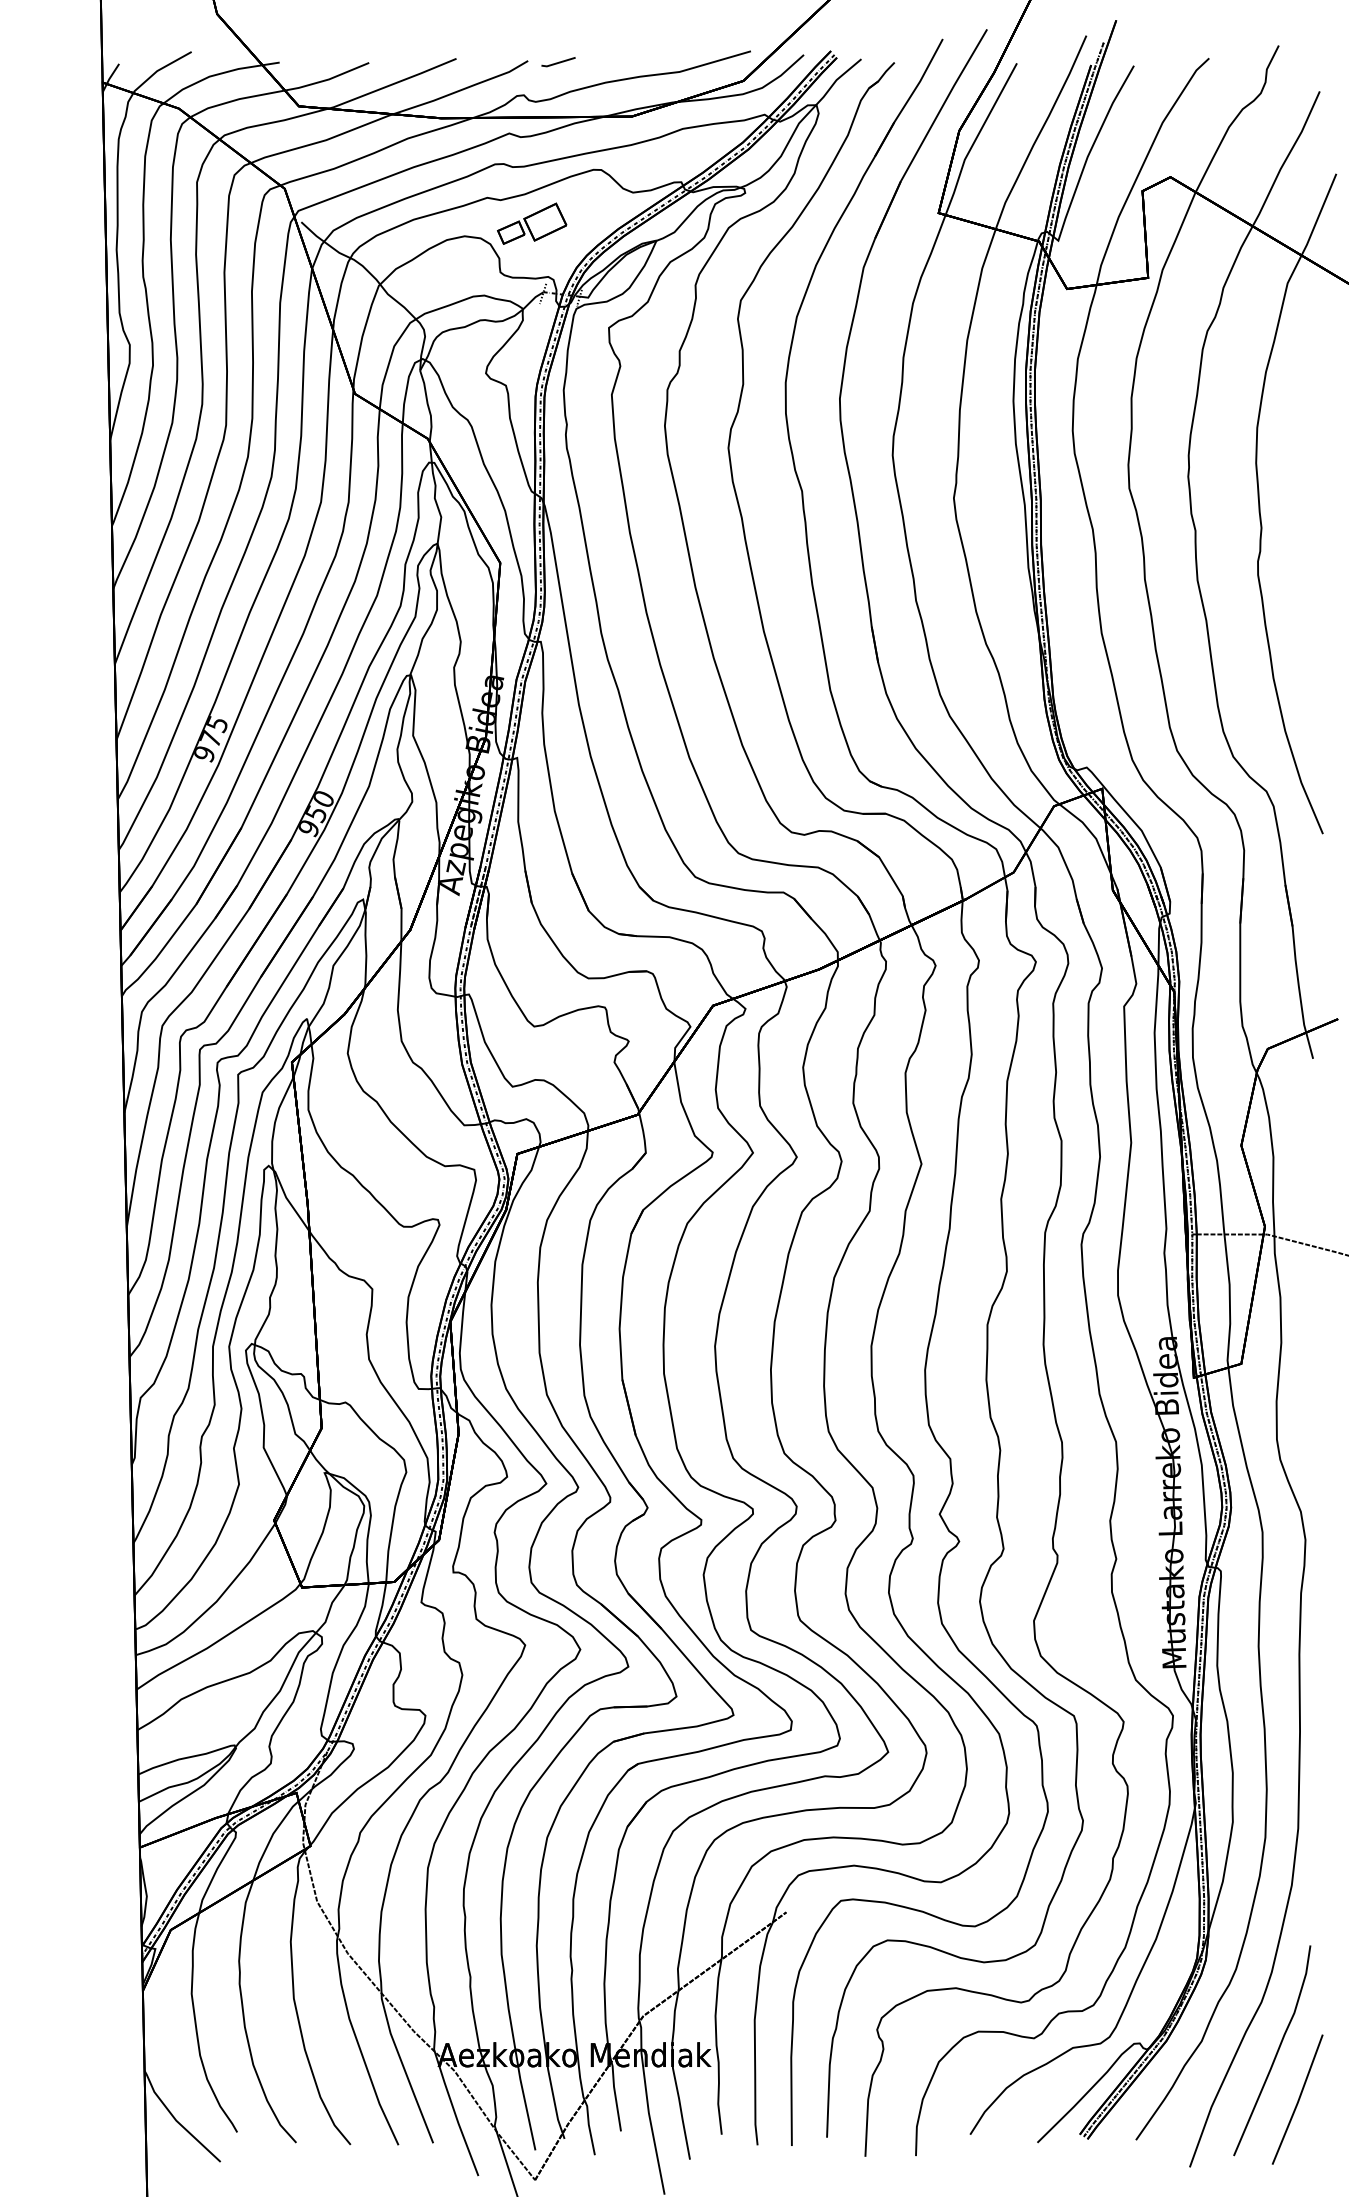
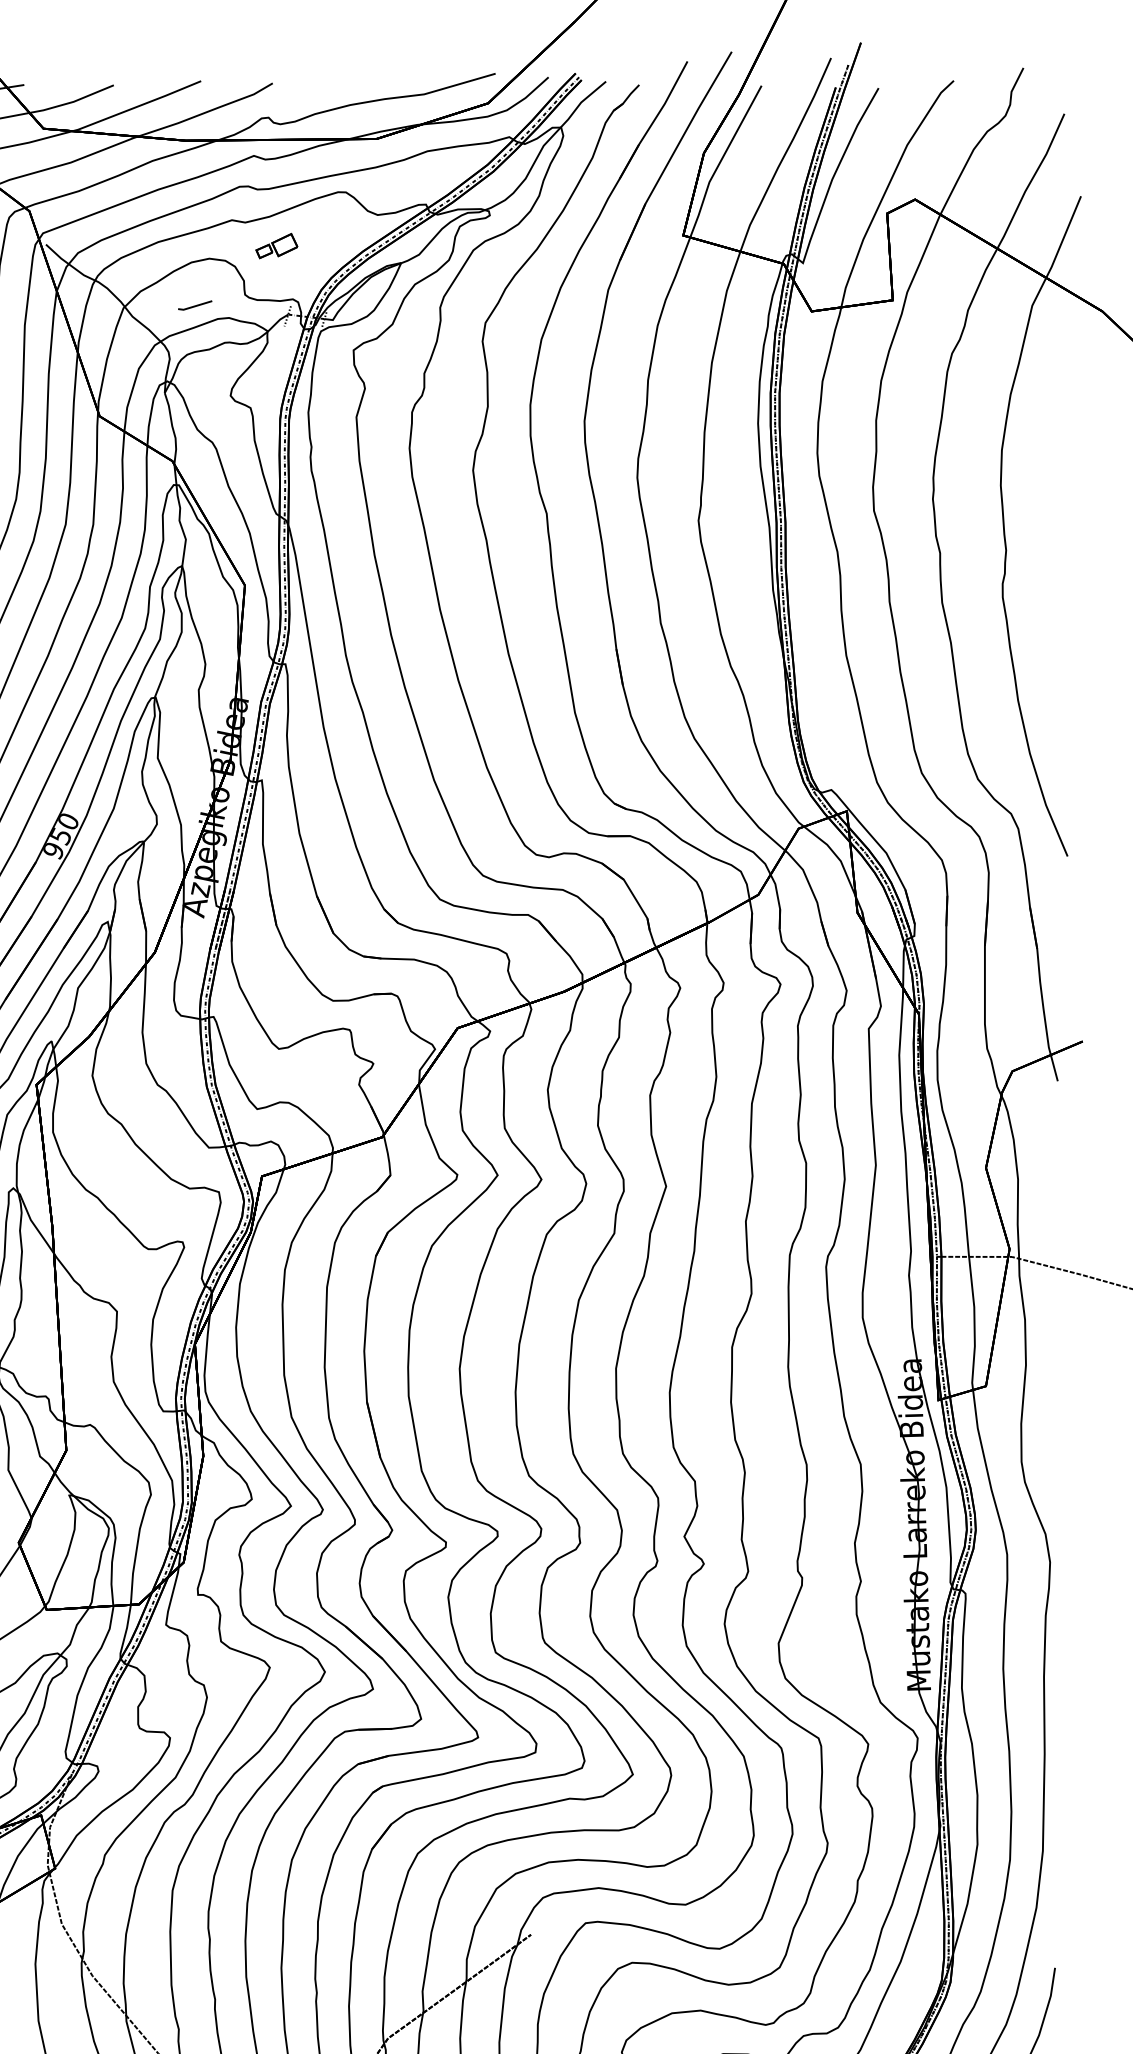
line: (558, 62) -> (195, 305), moved
part: (532, 223) -> (277, 245), size x0.6

